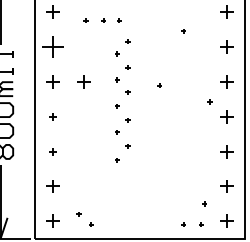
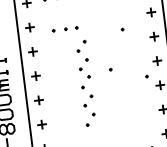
part: (52, 46) -> (32, 51), size x0.62
part: (83, 81) -> (57, 73), removed
part: (52, 116) -> (38, 100), size x1.67
part: (52, 151) -> (41, 124), size x1.67

